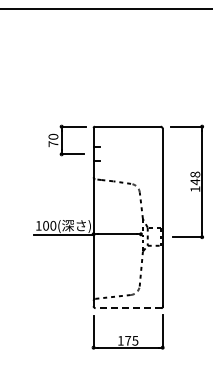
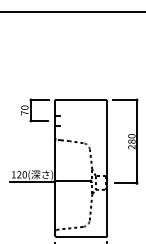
text: (195, 181) -> (131, 141), 148 -> 280
text: (45, 225) -> (18, 174), 100( -> 120(
line: (128, 308) -> (81, 237), dashed -> solid

